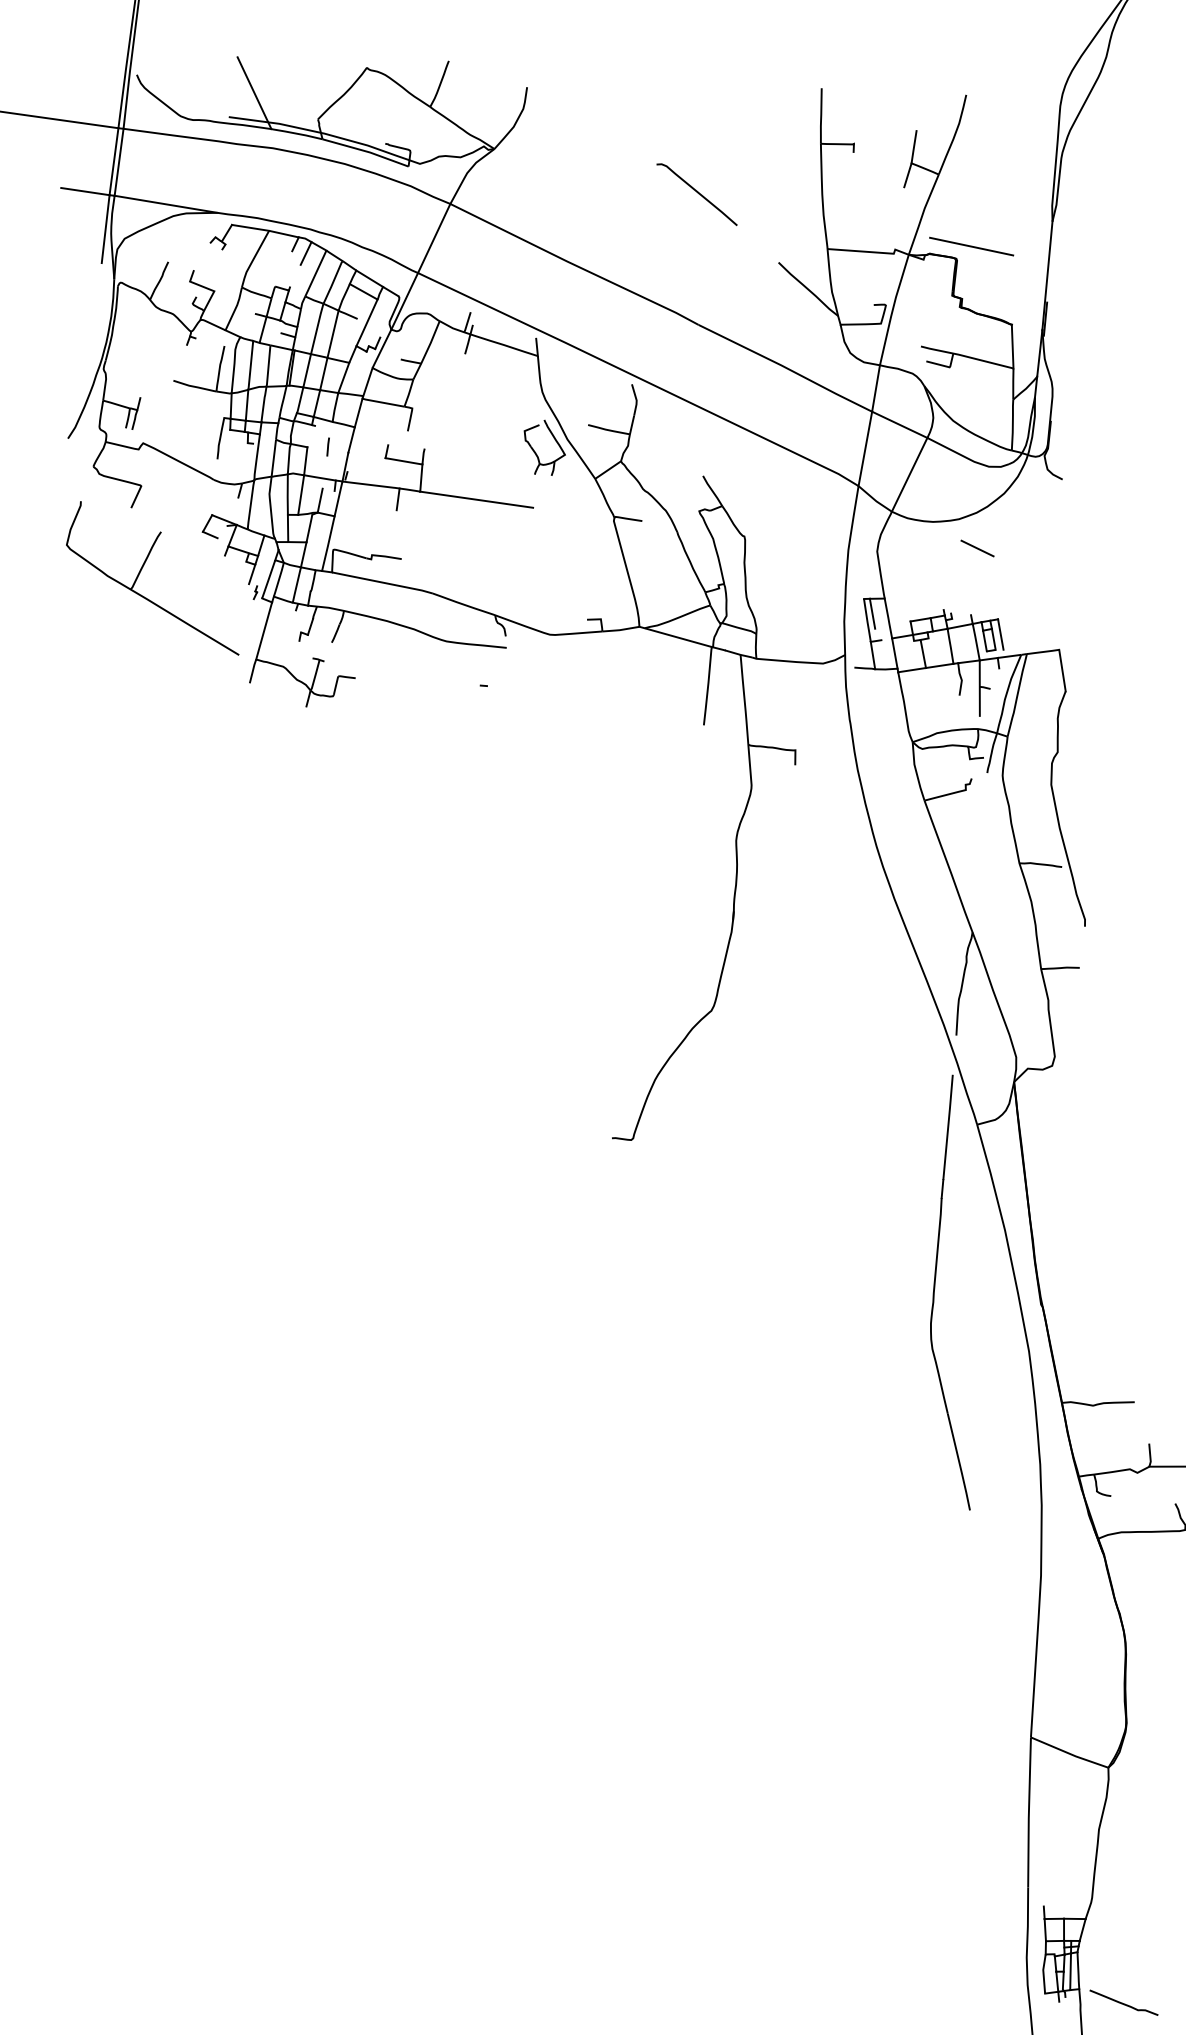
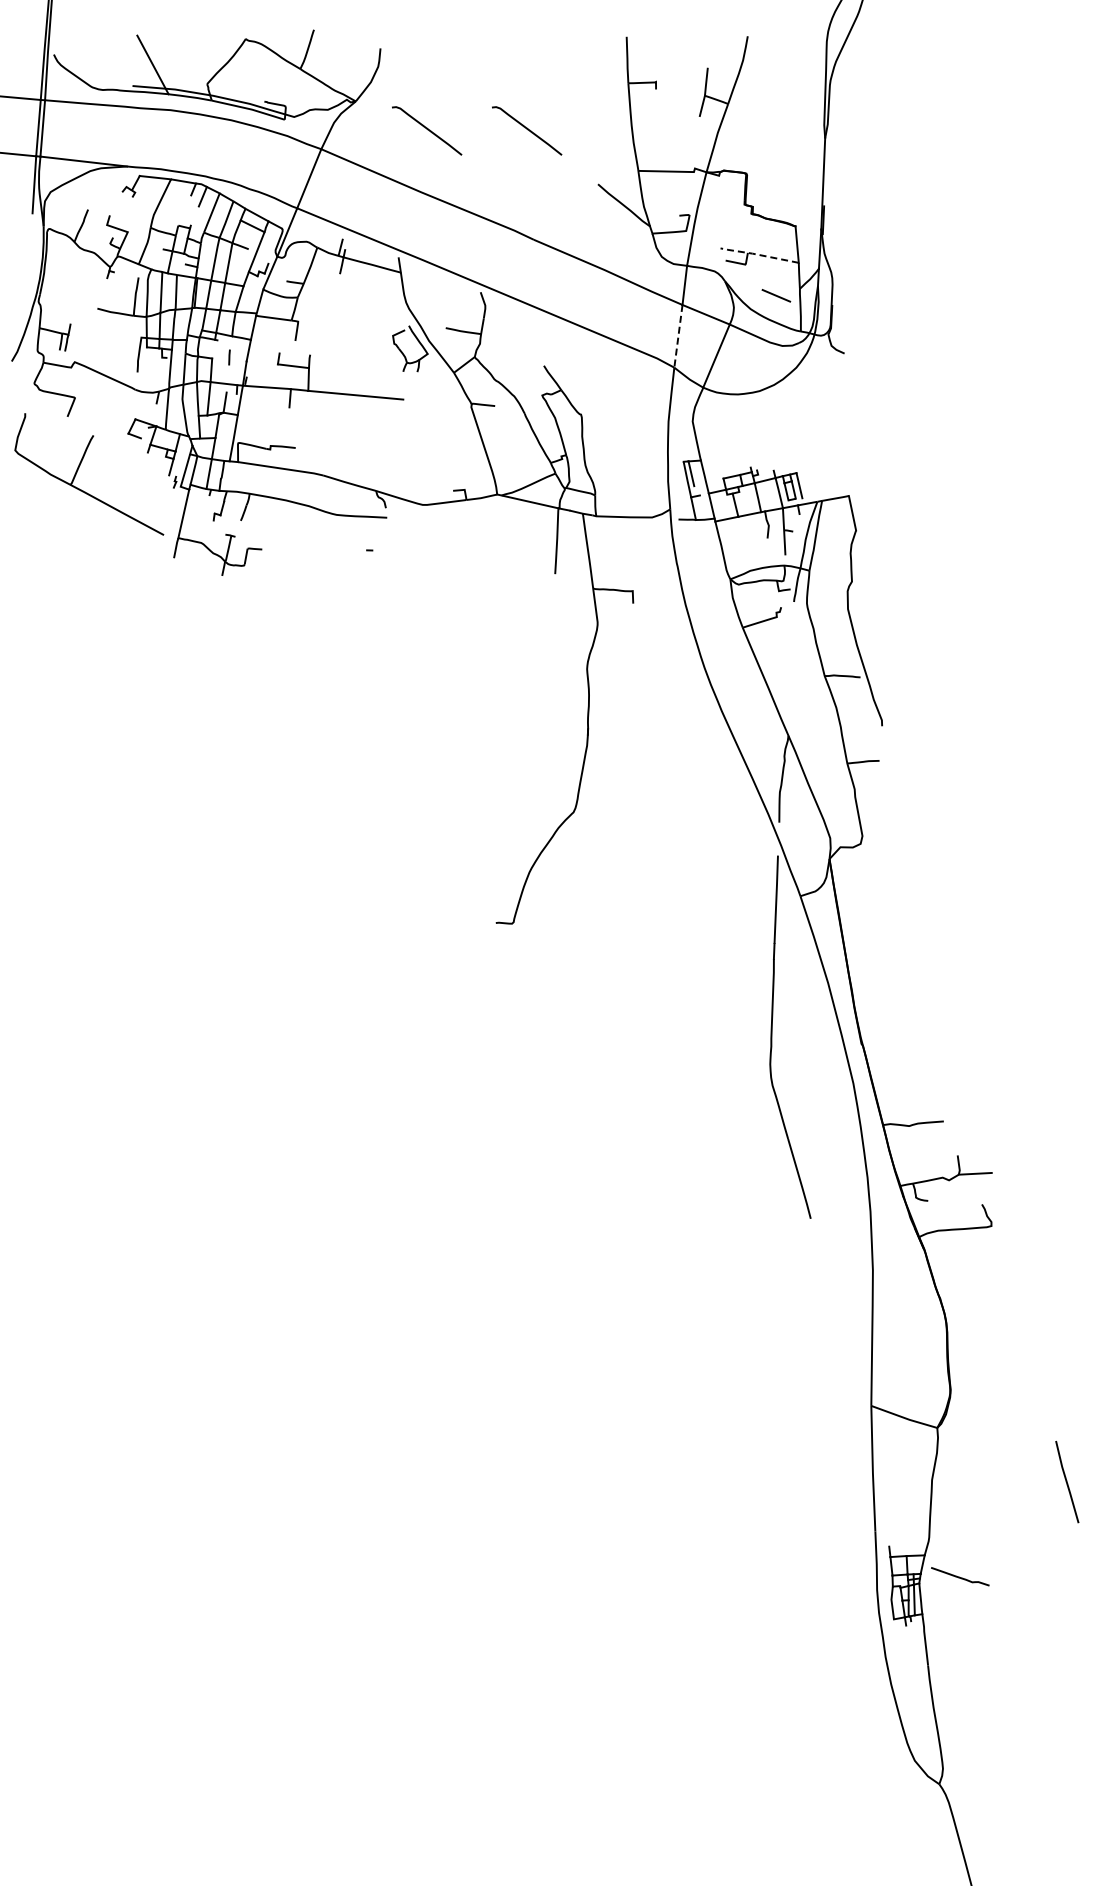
curve: (578, 188) -> (427, 130), added
line: (971, 246) -> (758, 162), removed
line: (965, 356) -> (758, 254), solid -> dashed
line: (865, 449) -> (678, 336), solid -> dashed
line: (977, 548) -> (776, 295), moved
curve: (1123, 2002) -> (959, 1576), moved

